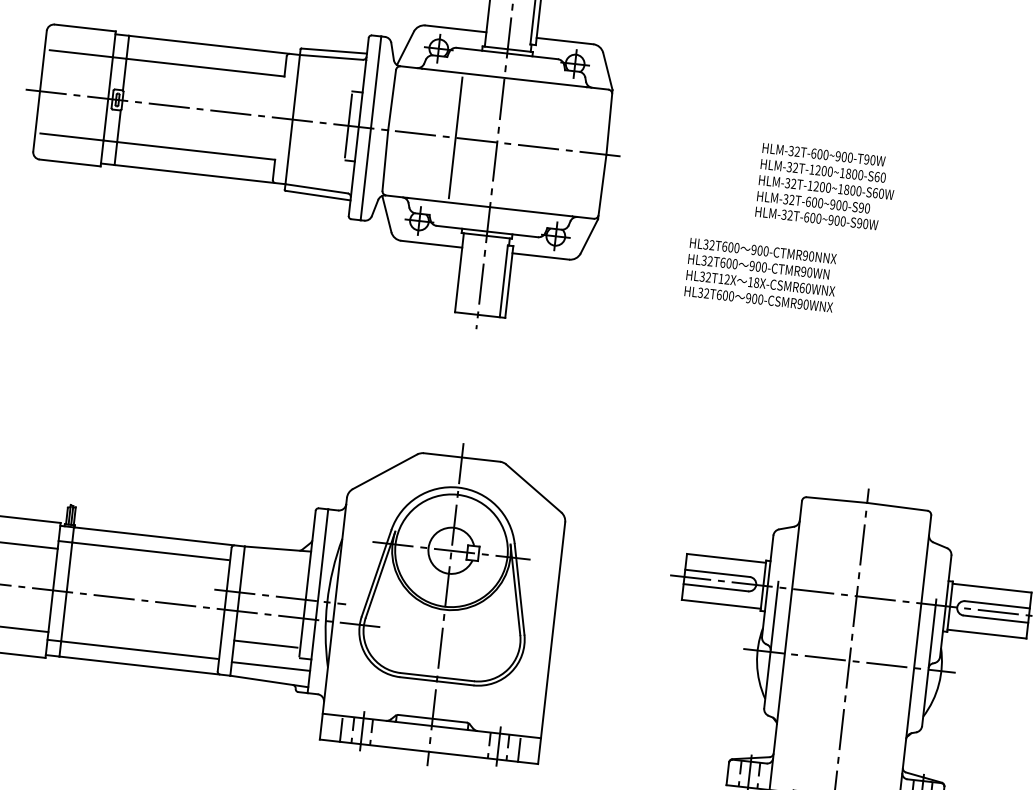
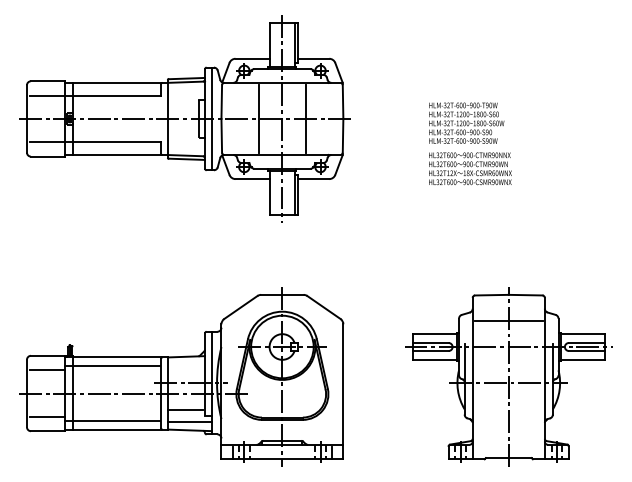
line: (538, 146) -> (305, 118), added
text: (761, 274) -> (470, 168), moved
line: (861, 548) -> (508, 320), added

